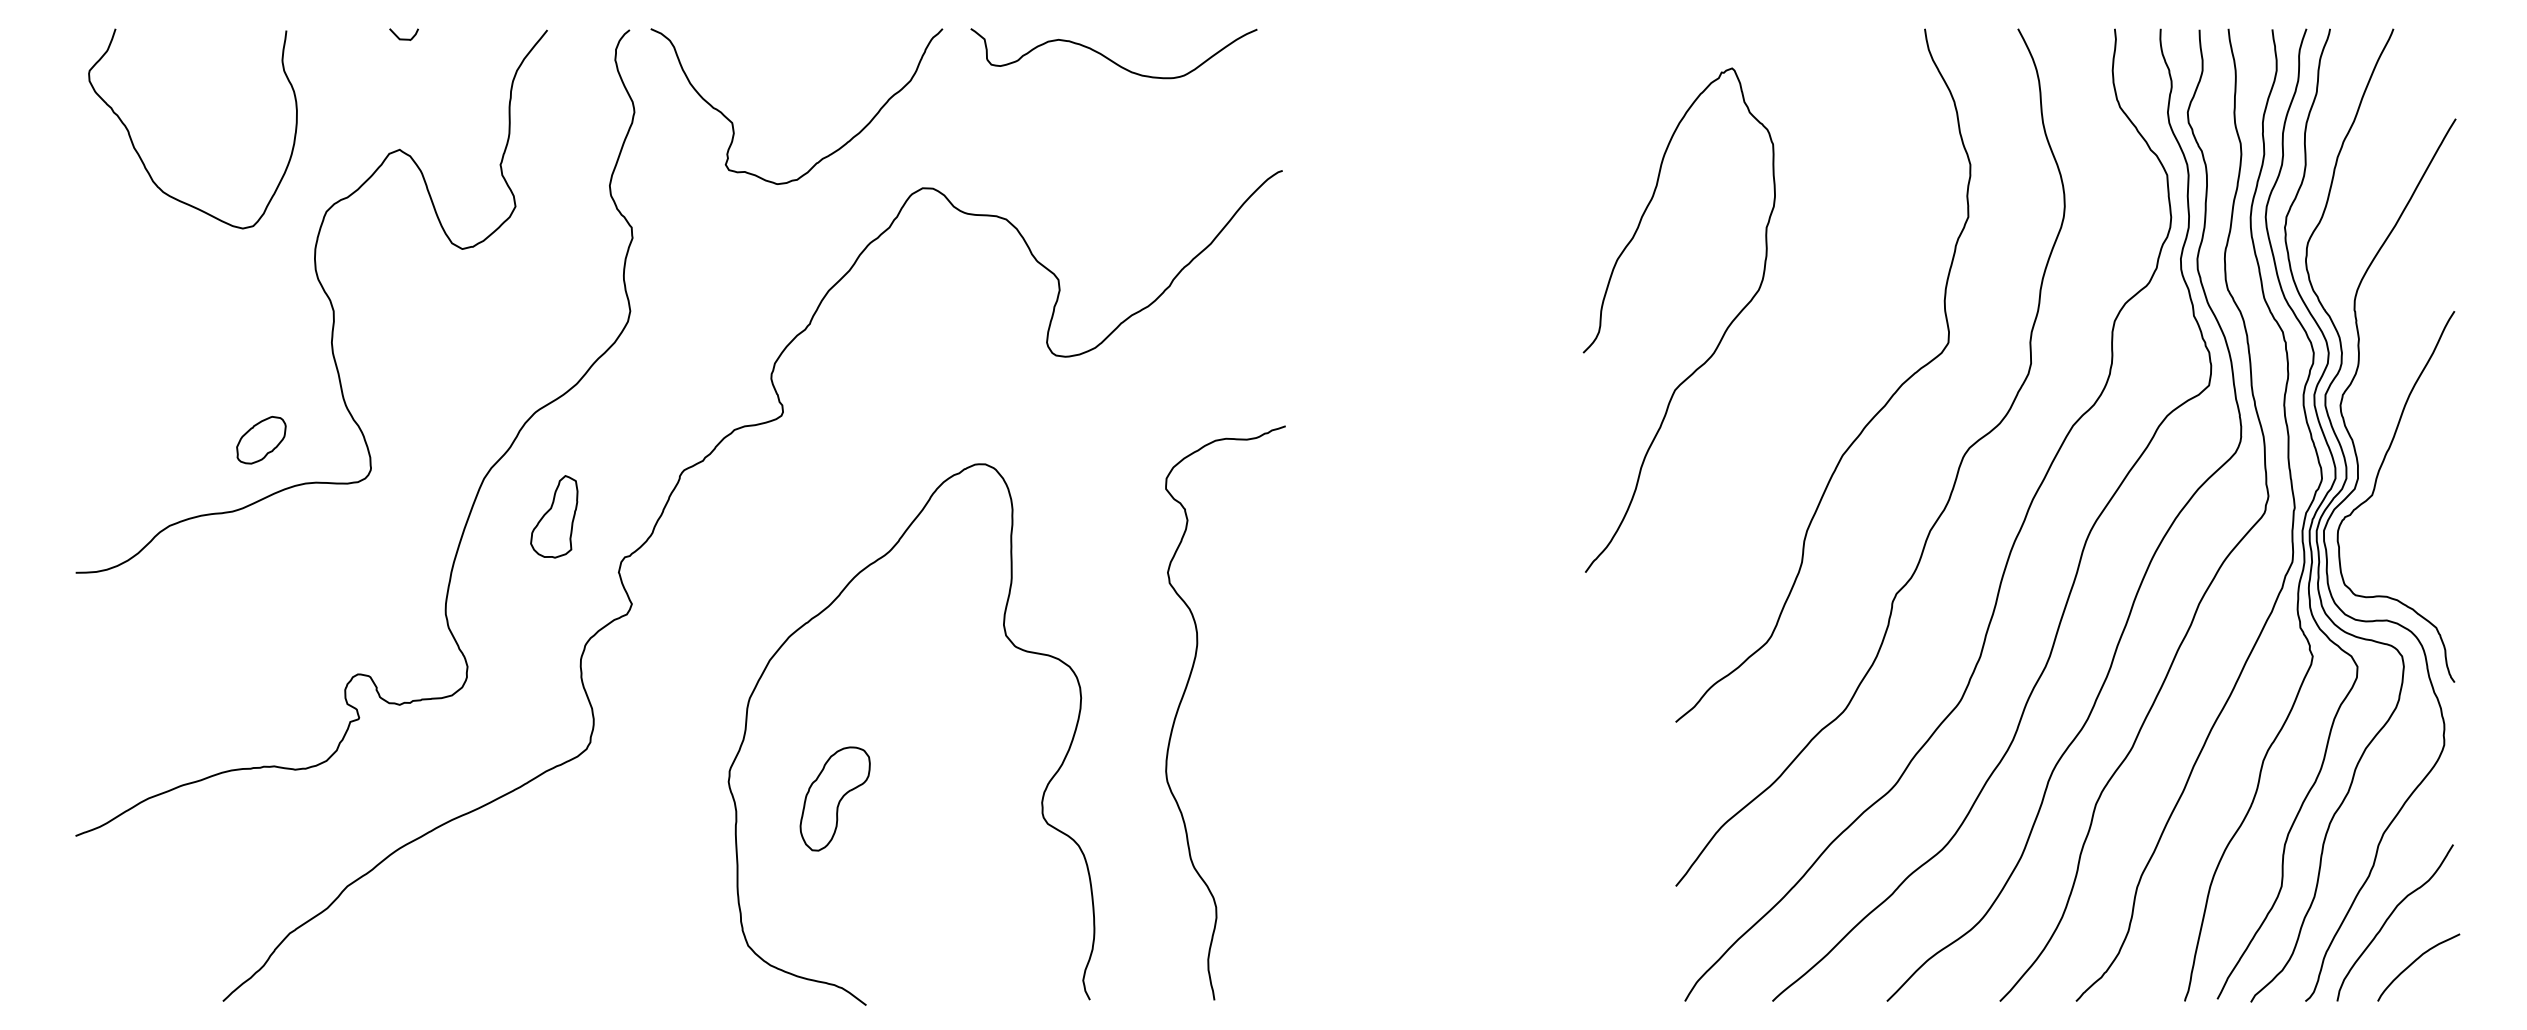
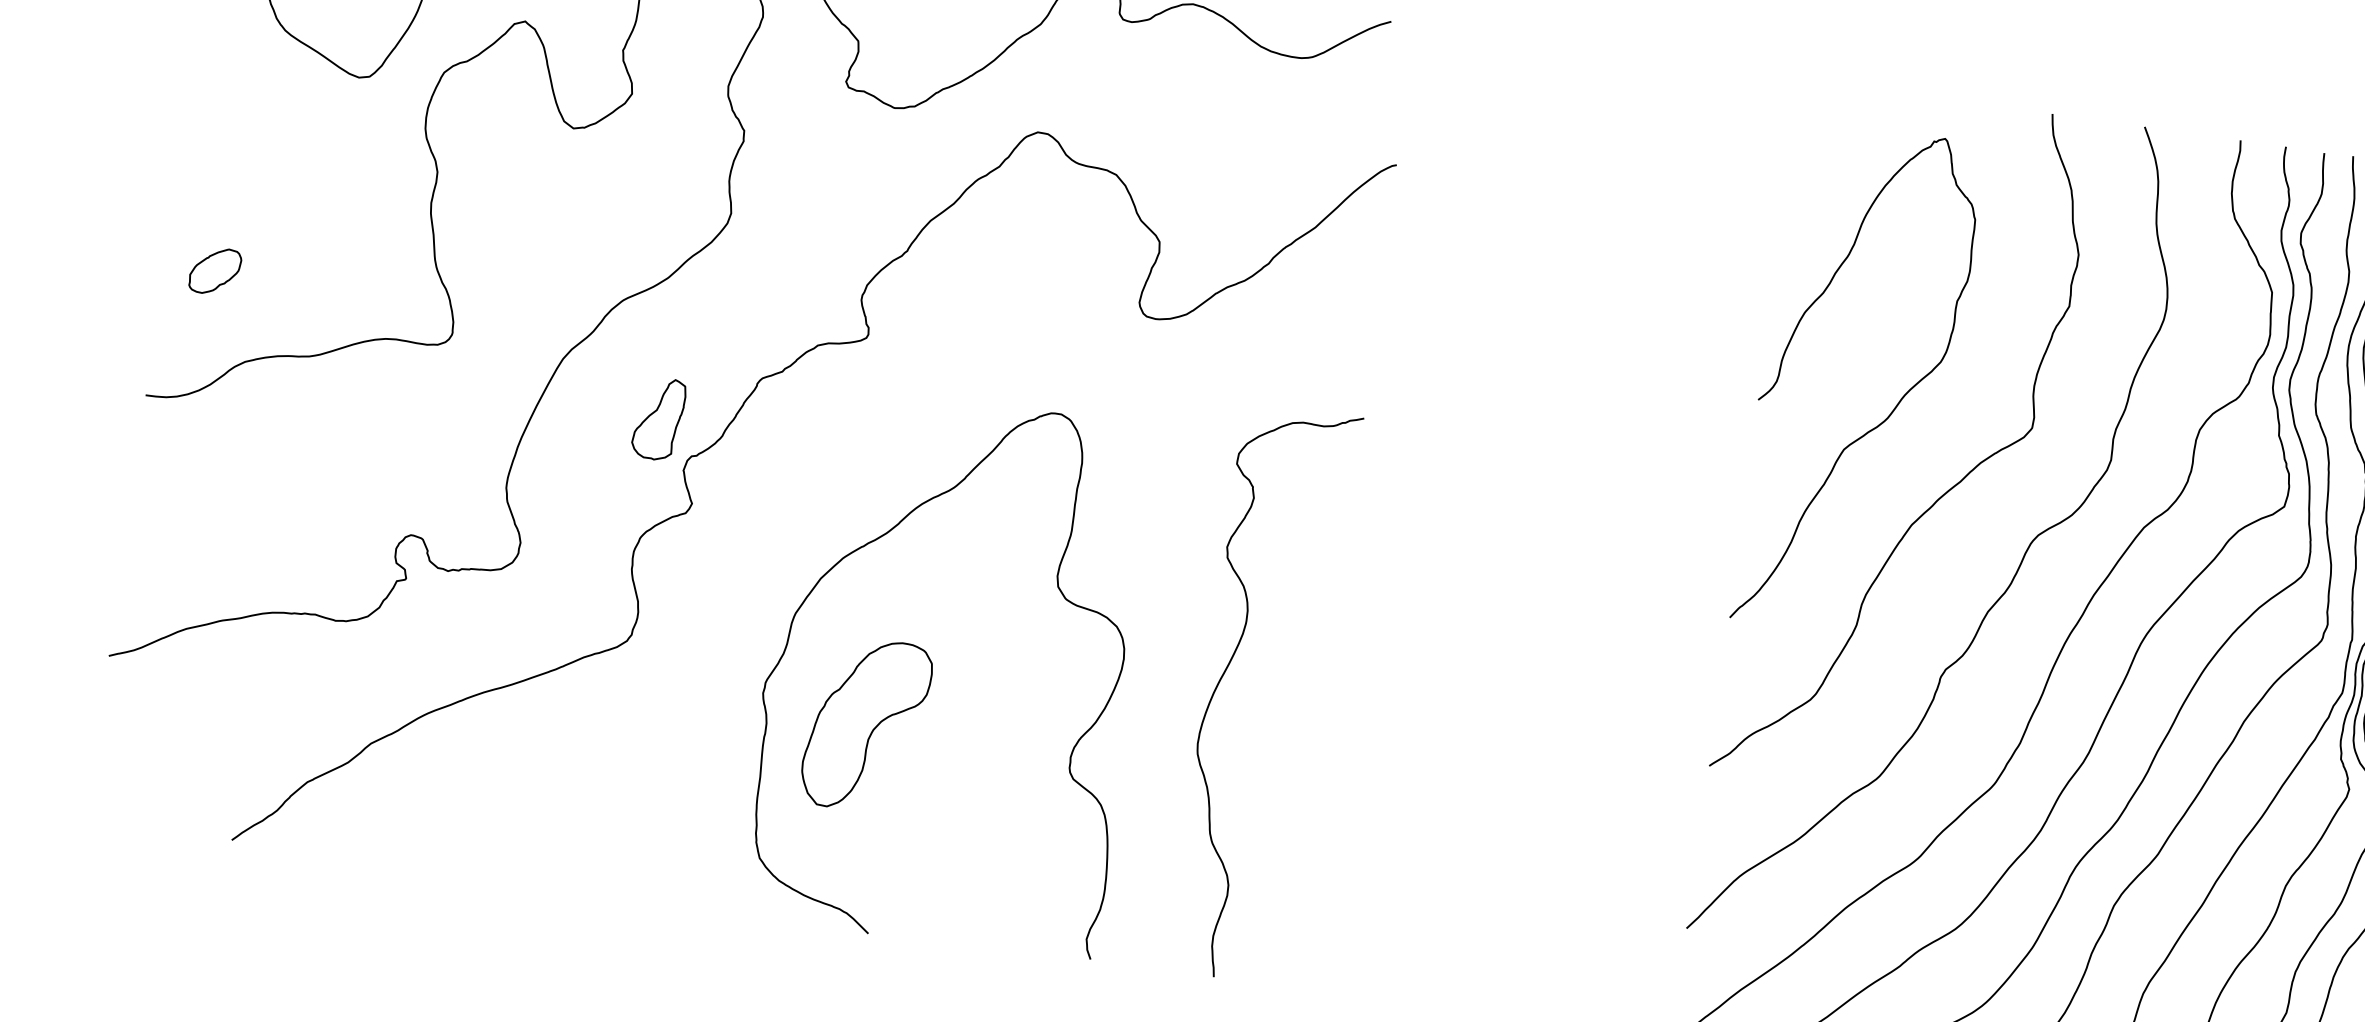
curve: (1718, 342) -> (1893, 408), moved
part: (261, 440) -> (215, 271), moved
part: (554, 516) -> (659, 418), moved
part: (834, 798) -> (865, 724), size x1.67

